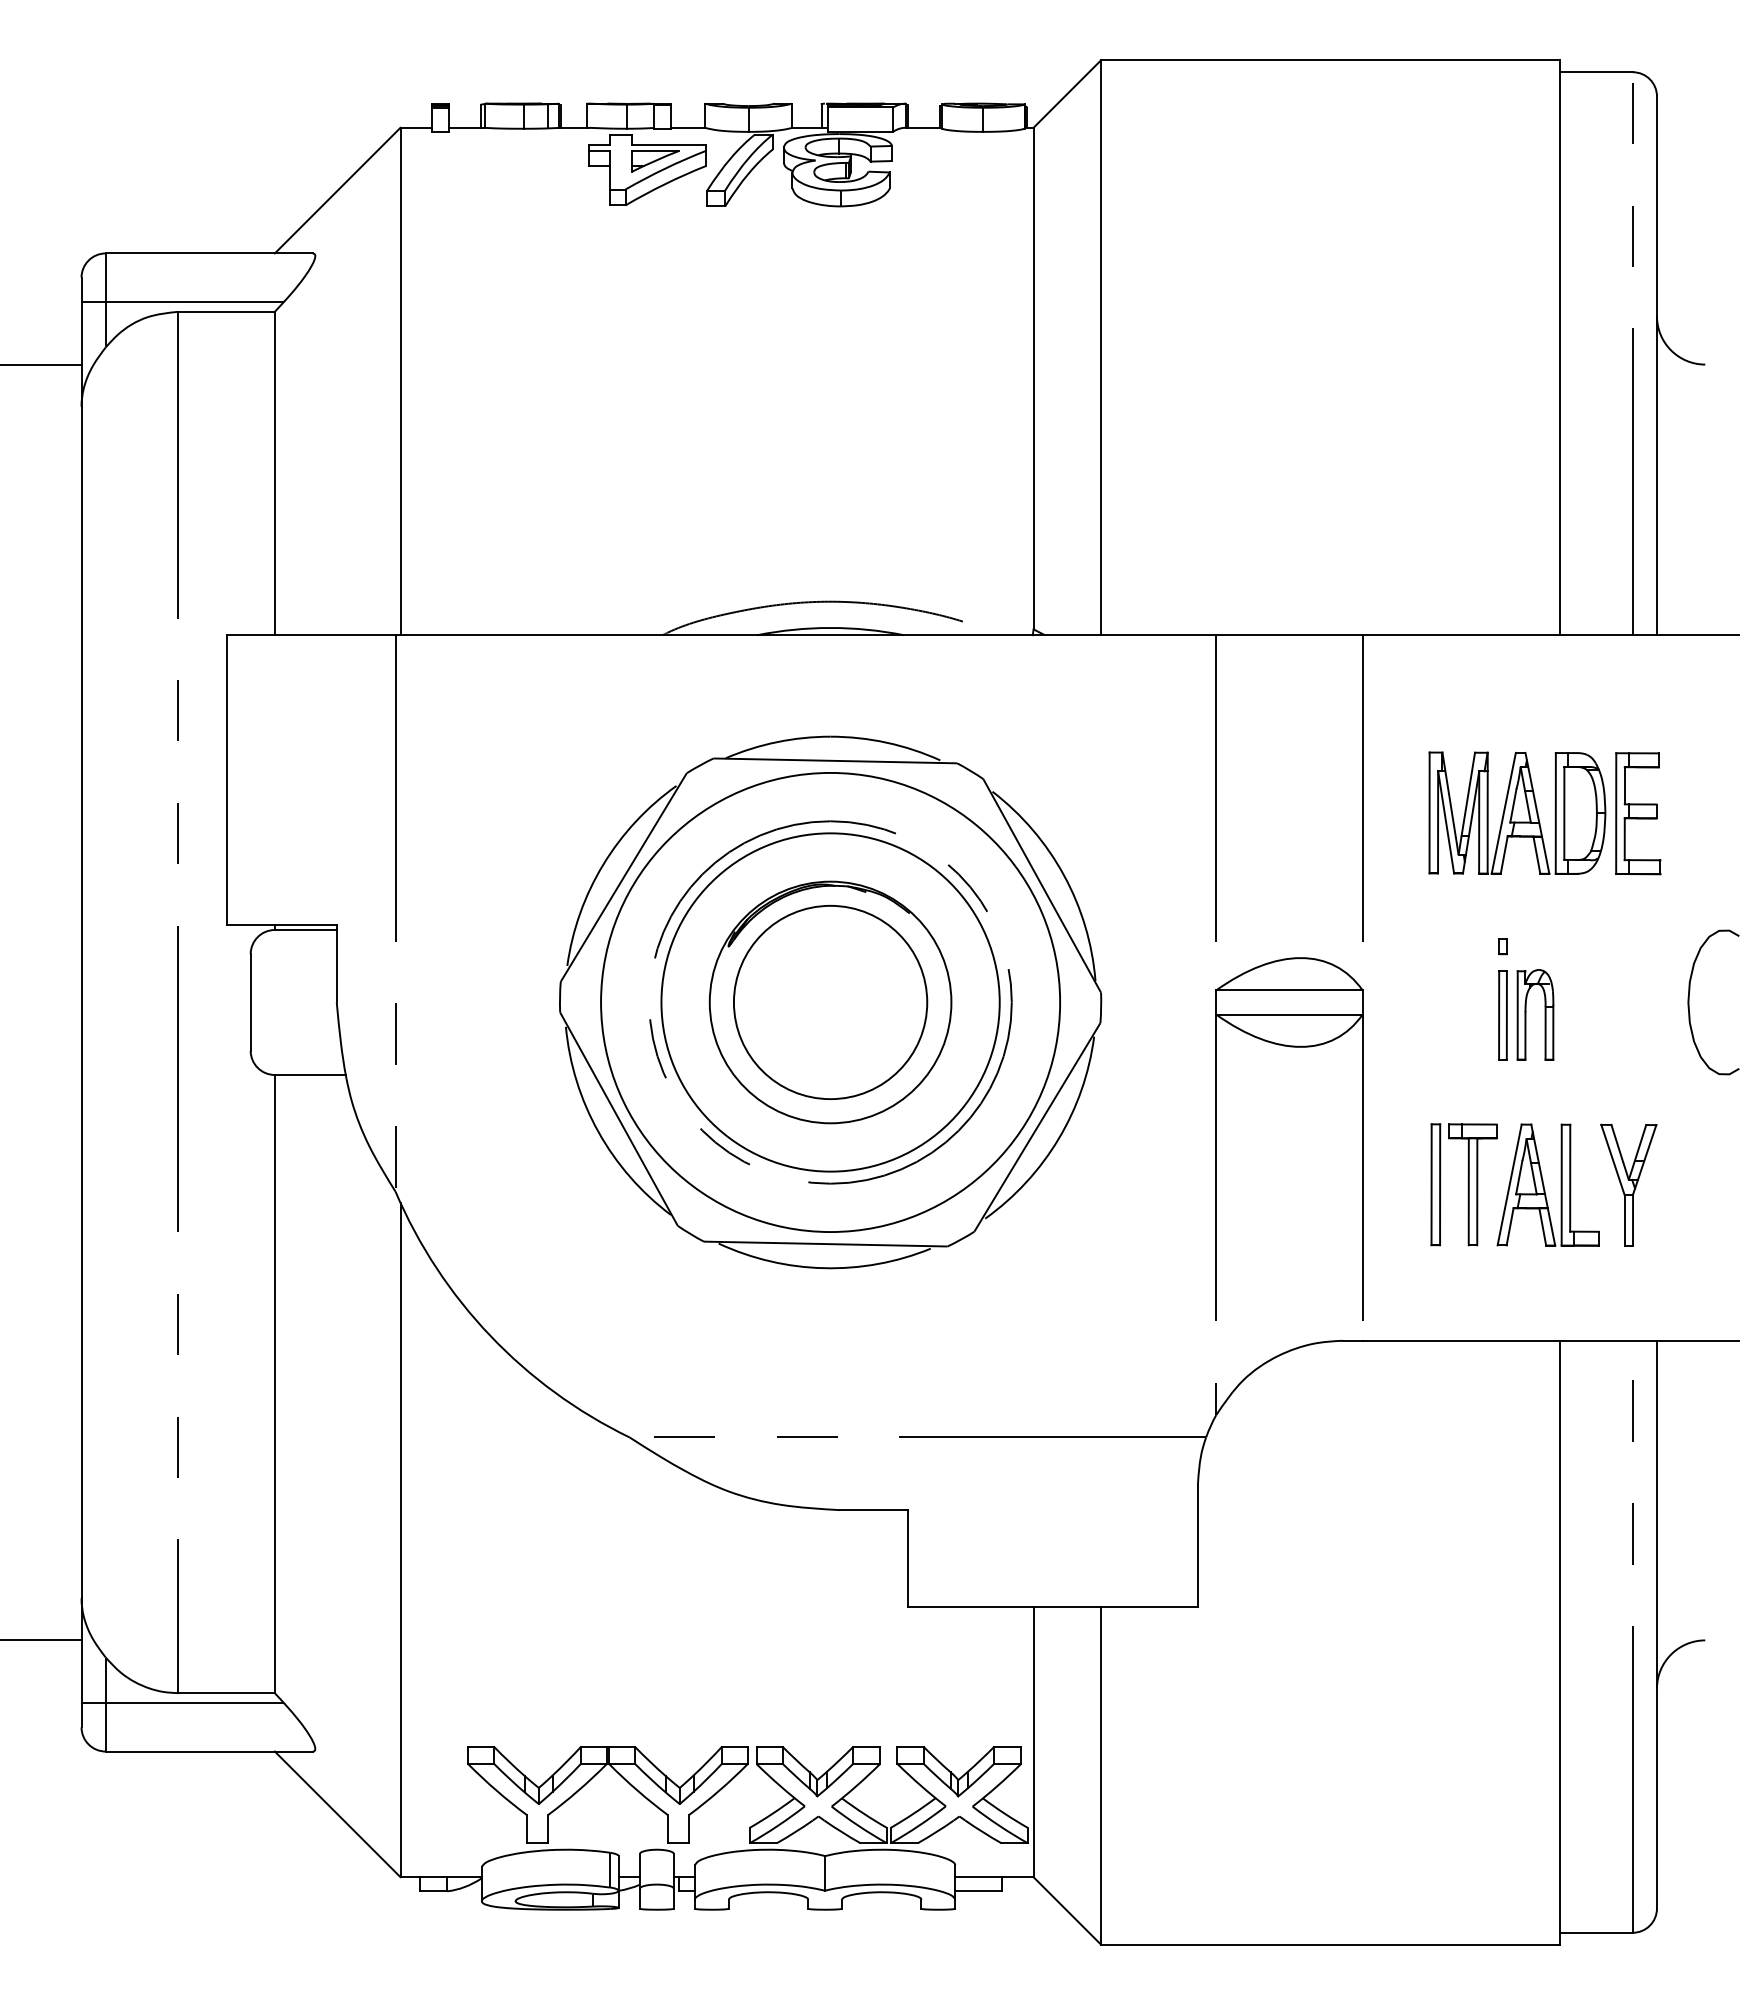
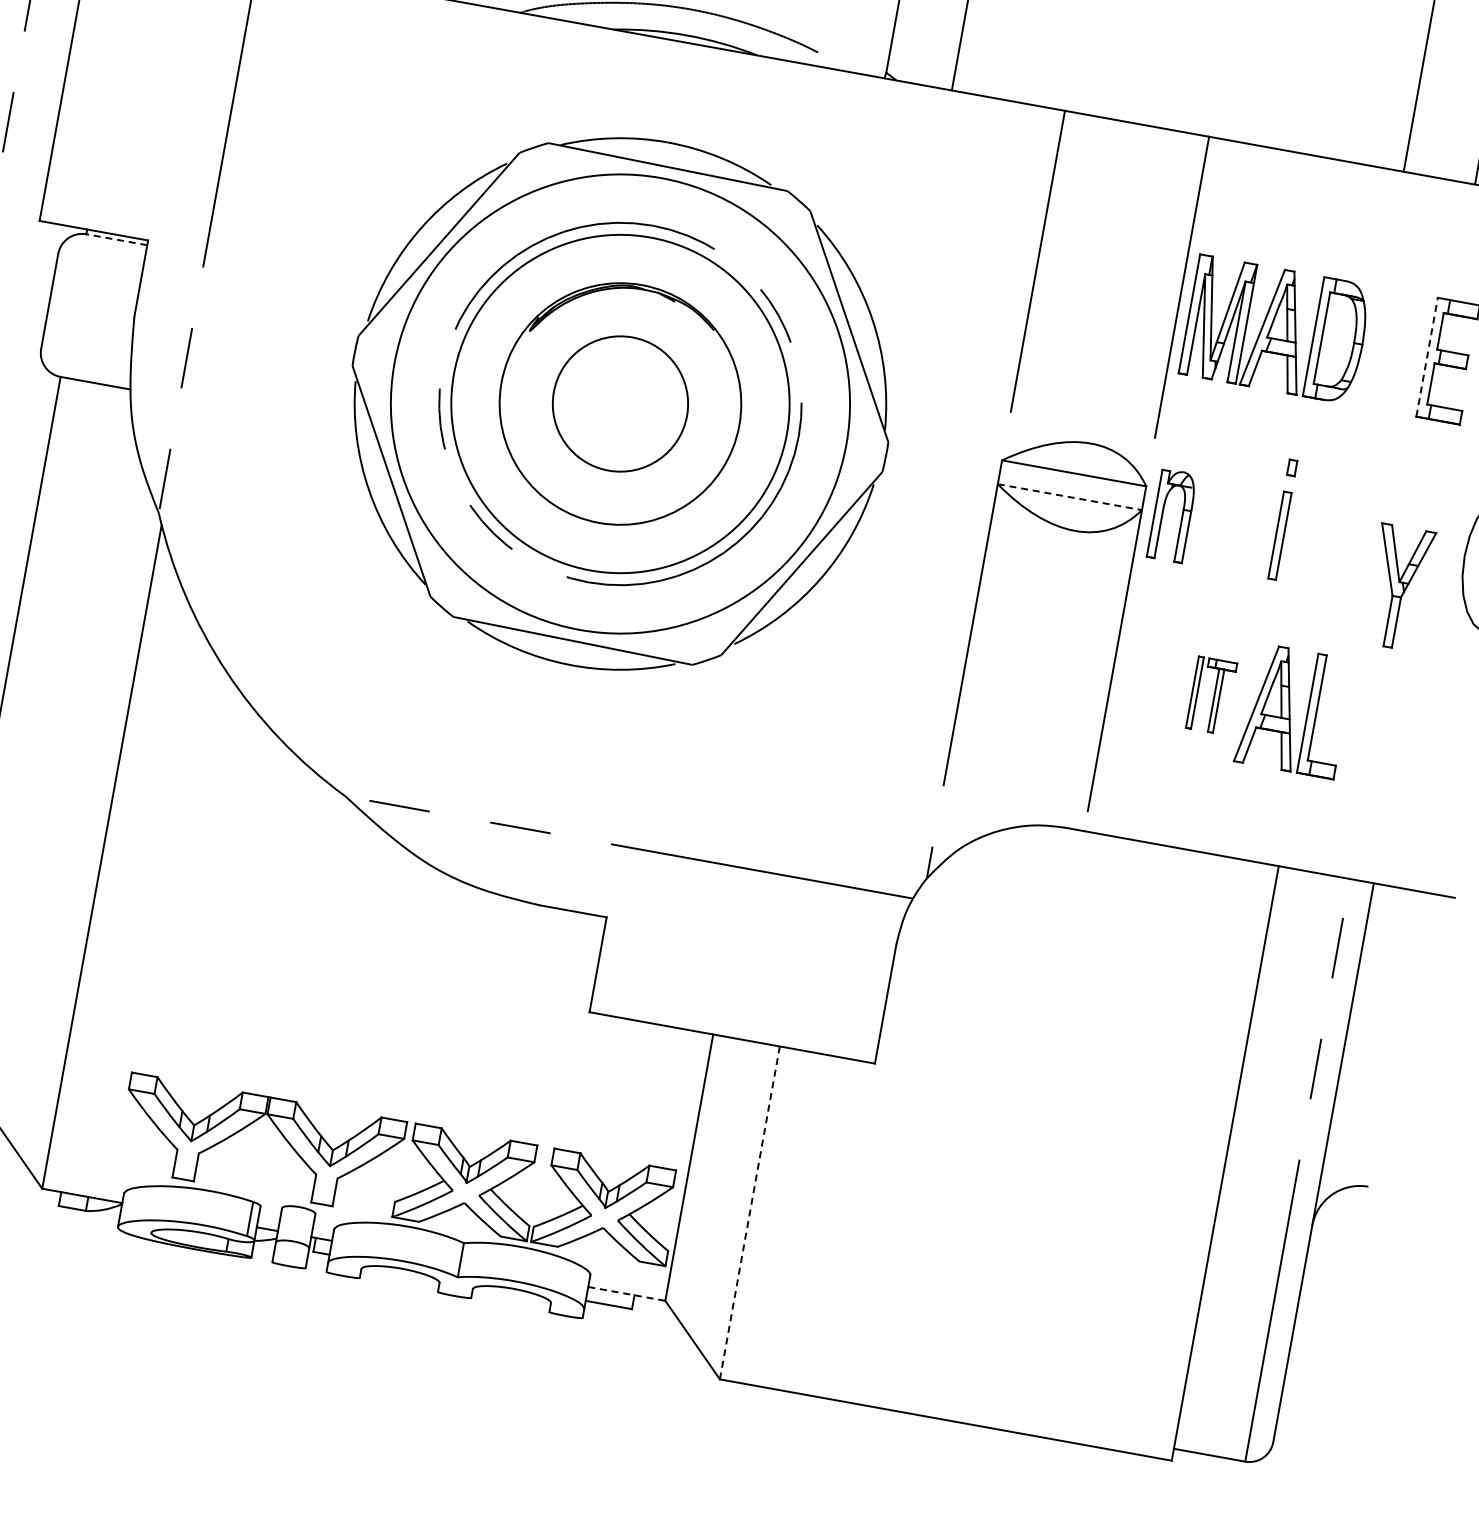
part: (1517, 812) -> (1276, 328), moved
line: (1616, 813) -> (1427, 357), solid -> dashed
line: (305, 930) -> (116, 240), solid -> dashed
circle: (830, 1002) -> (620, 404), size x0.7
line: (1289, 1014) -> (1069, 497), solid -> dashed
part: (1526, 1014) -> (1163, 513), moved
part: (1463, 1184) -> (1211, 695), size x0.6
part: (1628, 1184) -> (1398, 586), moved
line: (1101, 1776) -> (750, 1213), solid -> dashed
line: (994, 1877) -> (626, 1294), solid -> dashed

